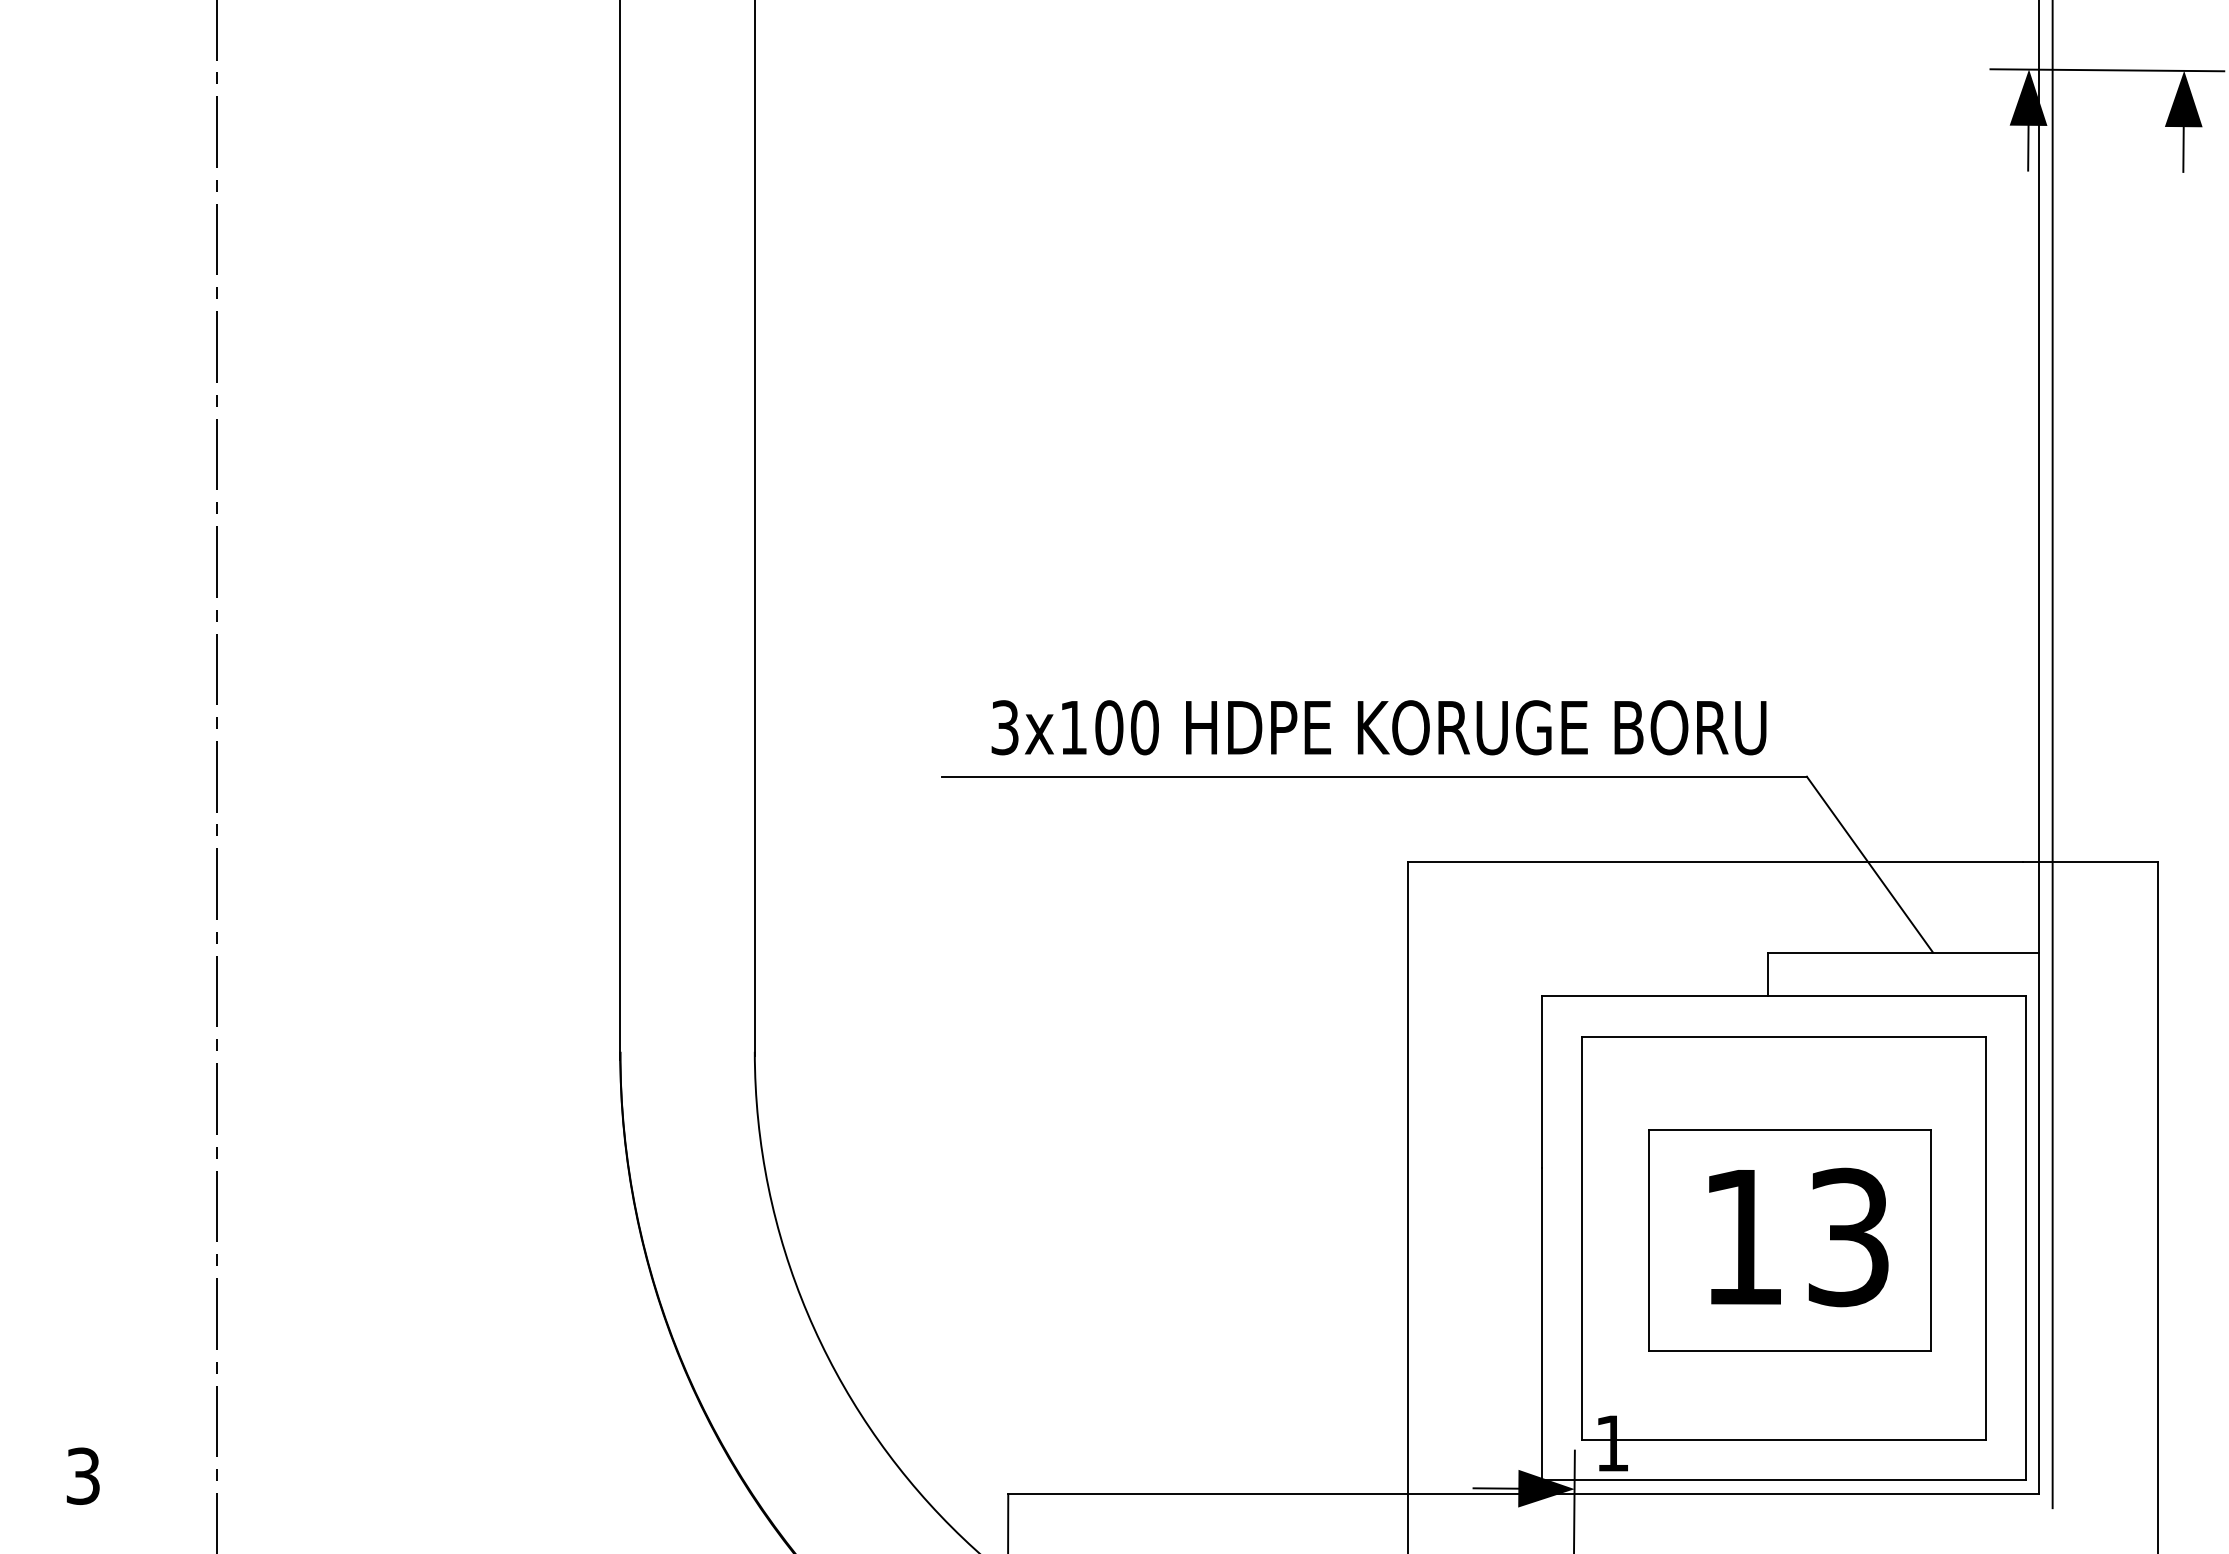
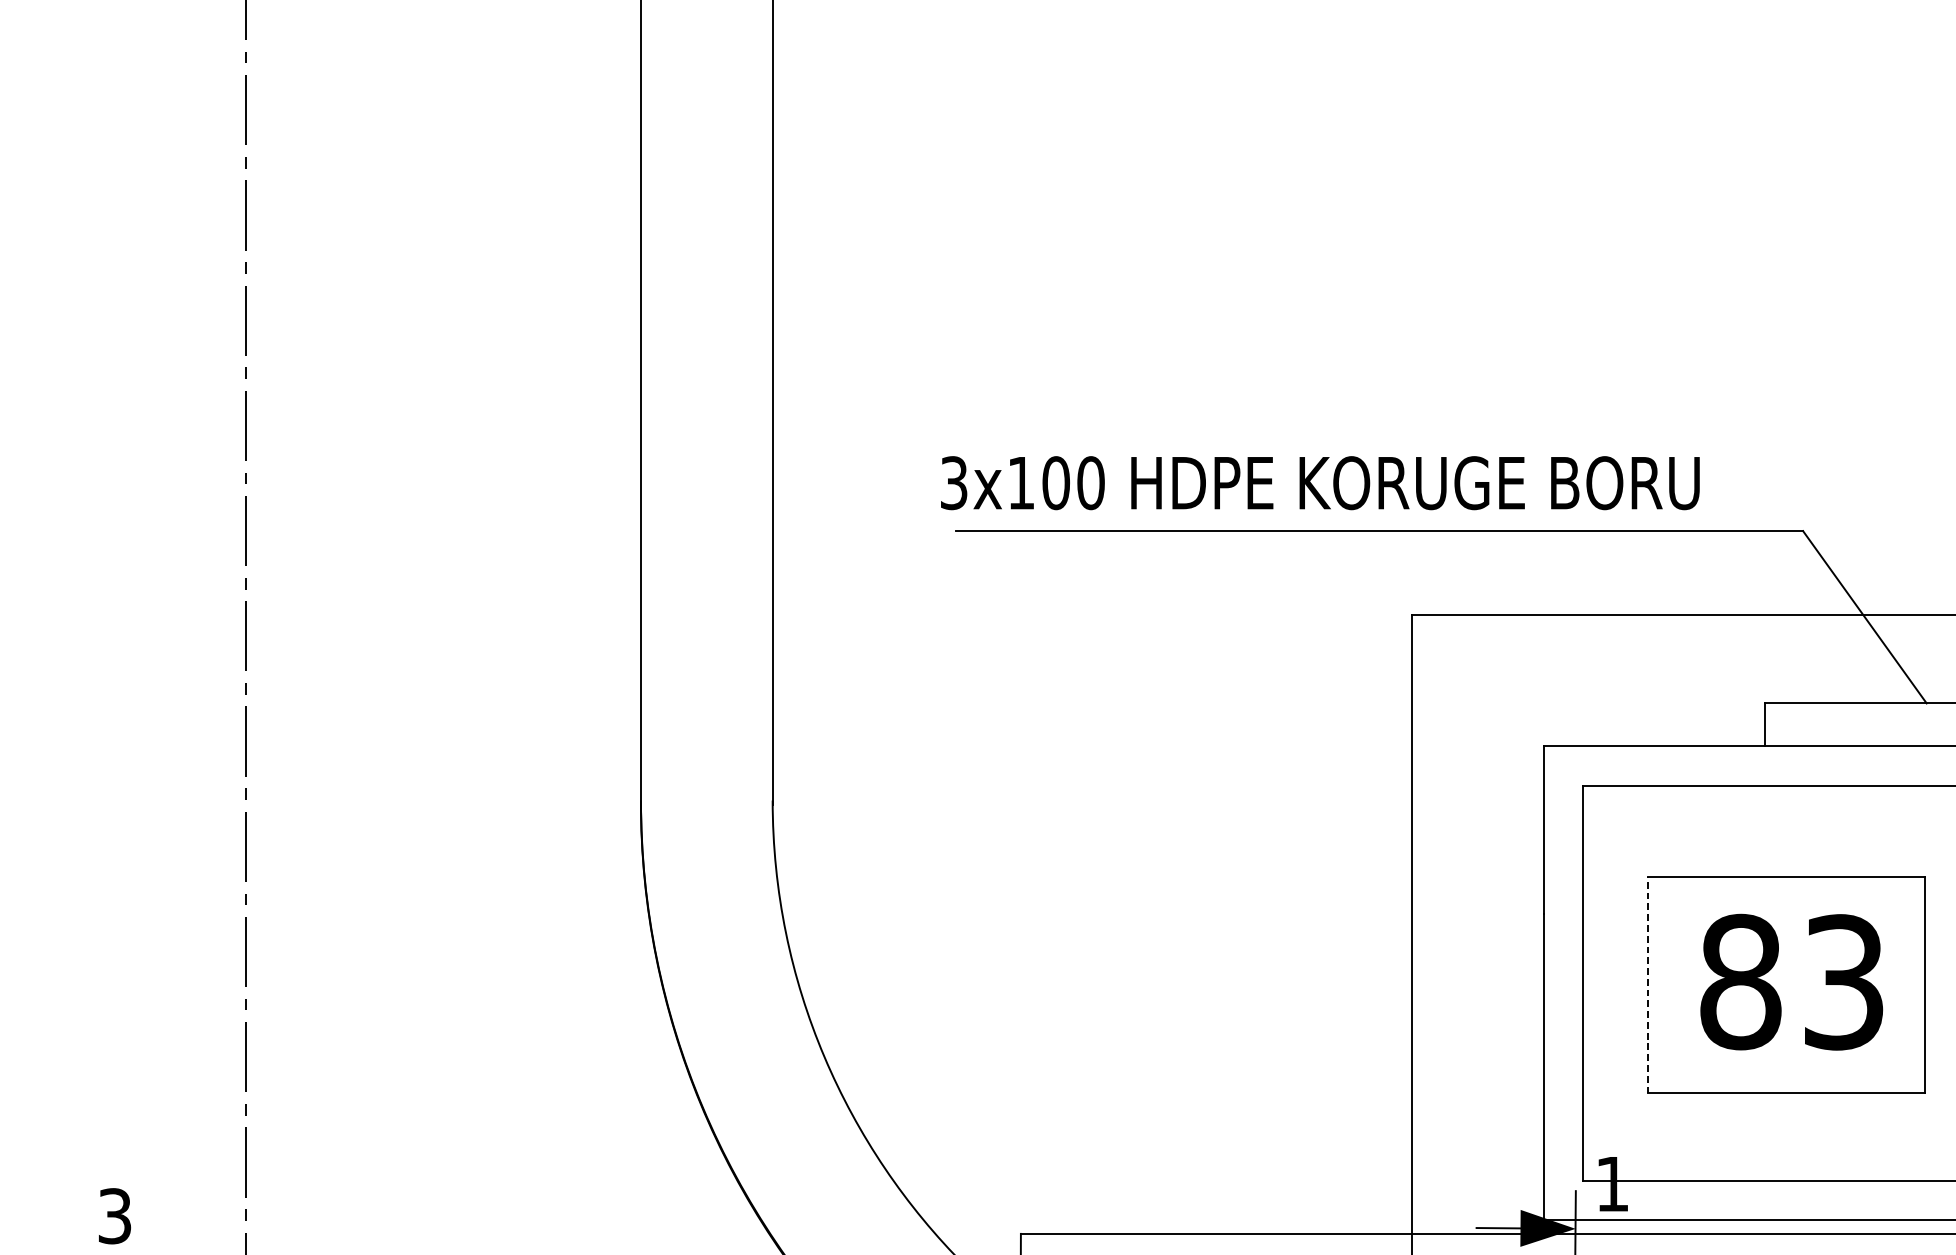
text: (1378, 727) -> (1319, 482), moved
text: (1743, 1236) -> (1740, 981), 13 -> 83
line: (1648, 1239) -> (1647, 984), solid -> dashed

